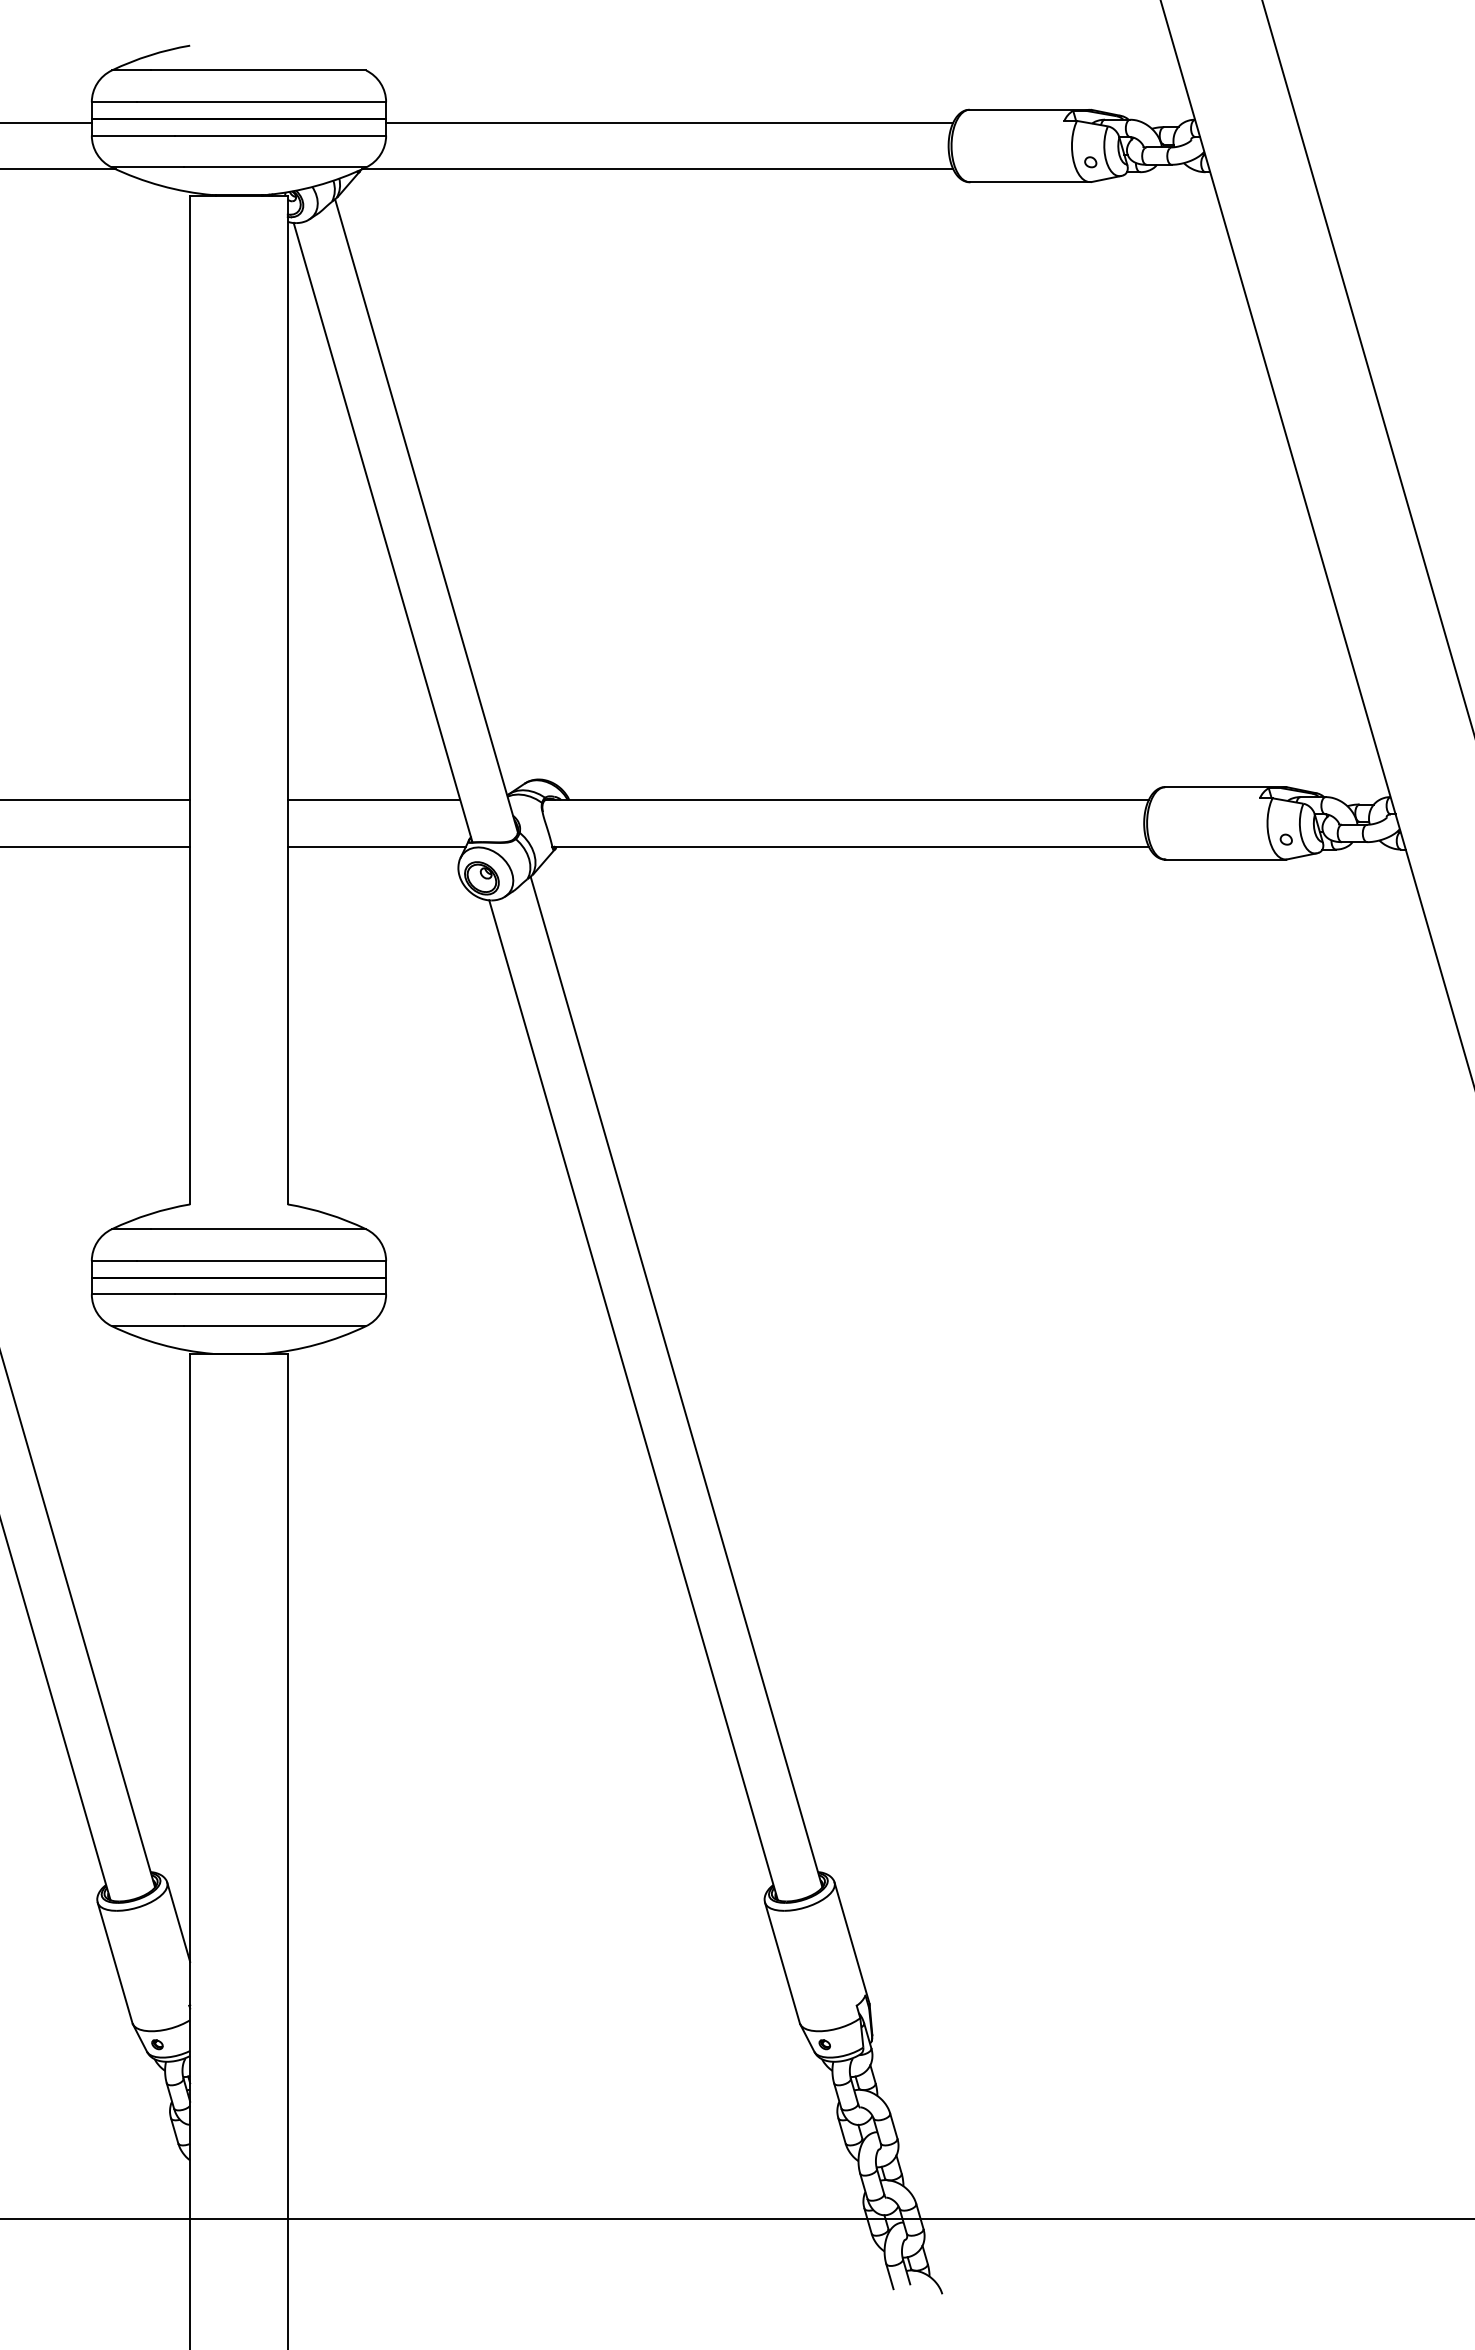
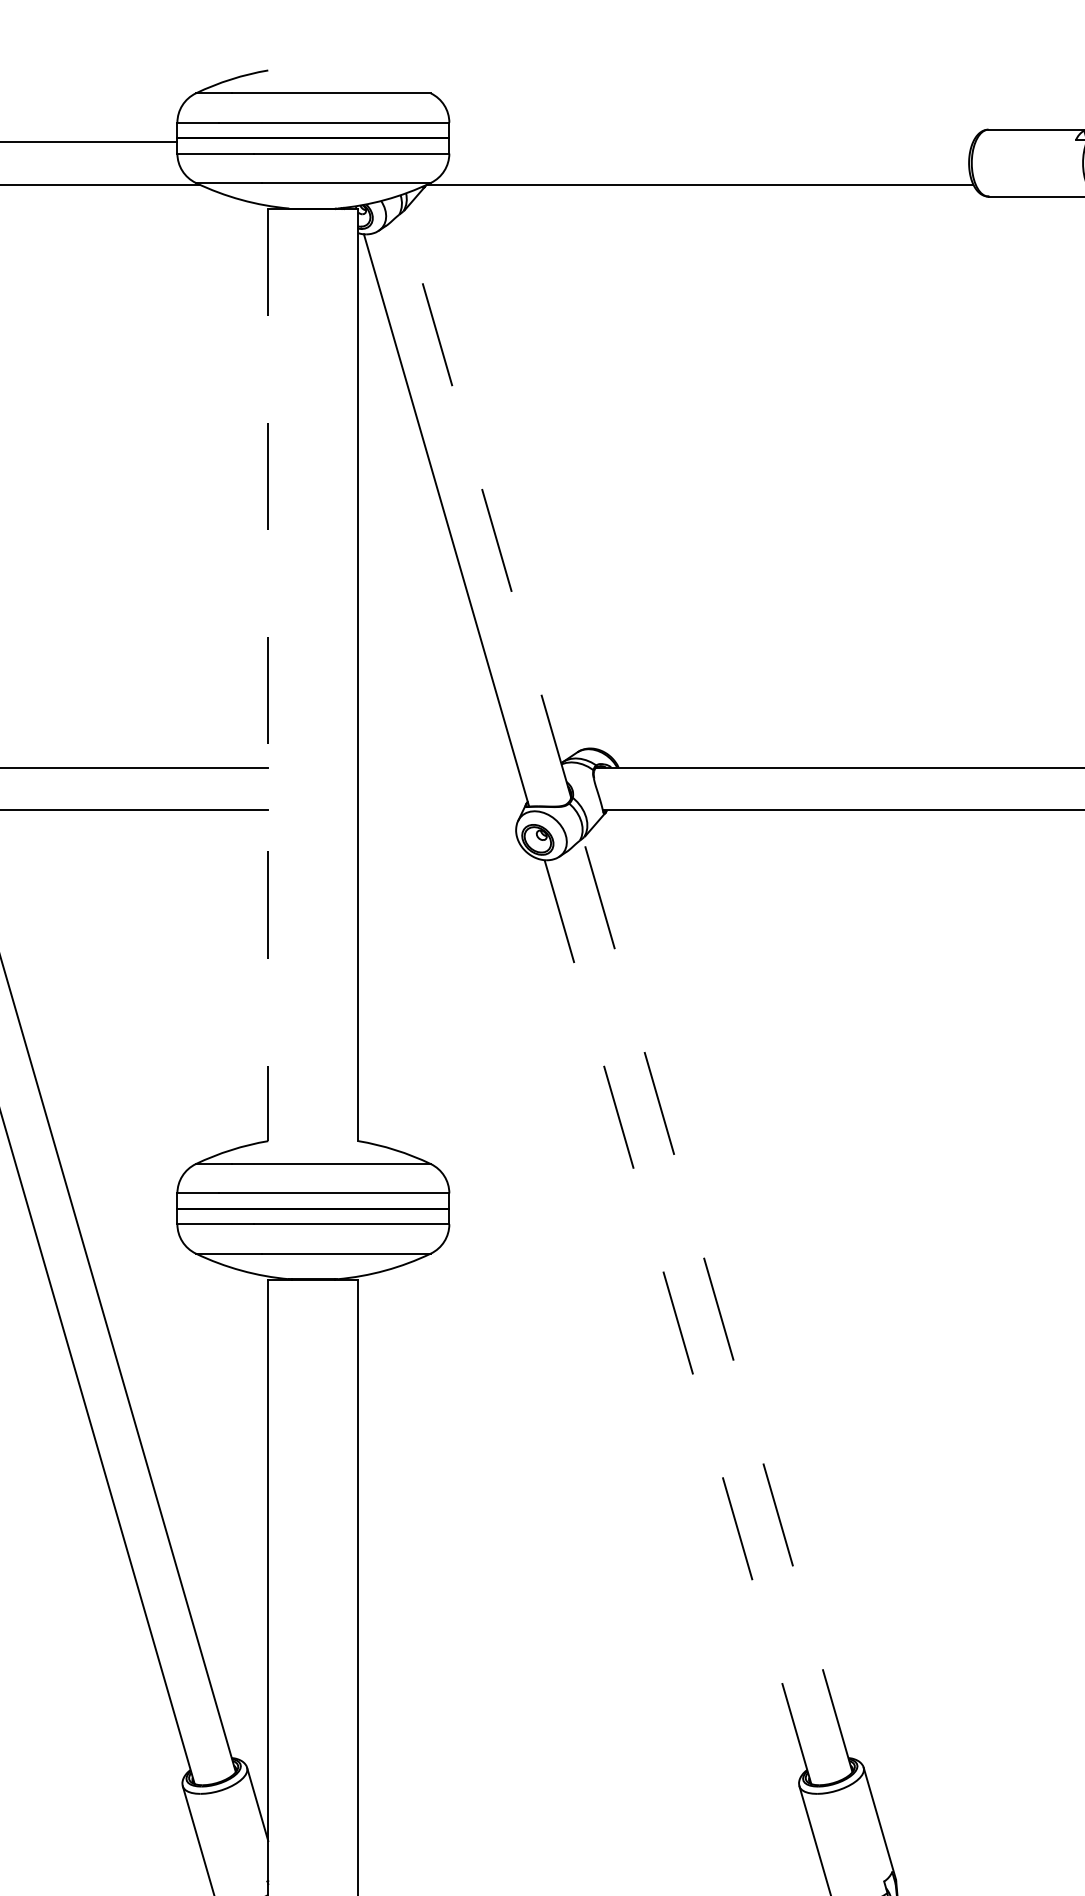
line: (669, 122) -> (711, 141), removed
line: (426, 515) -> (486, 504), solid -> dashed
line: (190, 700) -> (268, 675), solid -> dashed
line: (373, 800) -> (437, 767), removed
line: (376, 846) -> (440, 810), removed
line: (676, 1381) -> (717, 1304), solid -> dashed
line: (633, 1400) -> (677, 1322), solid -> dashed

